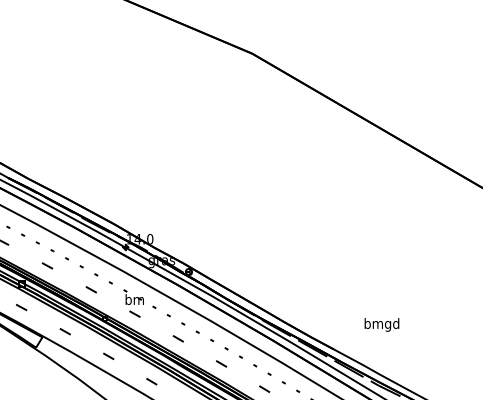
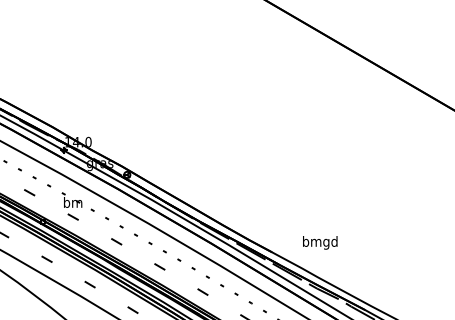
text: (381, 324) -> (319, 242), moved

